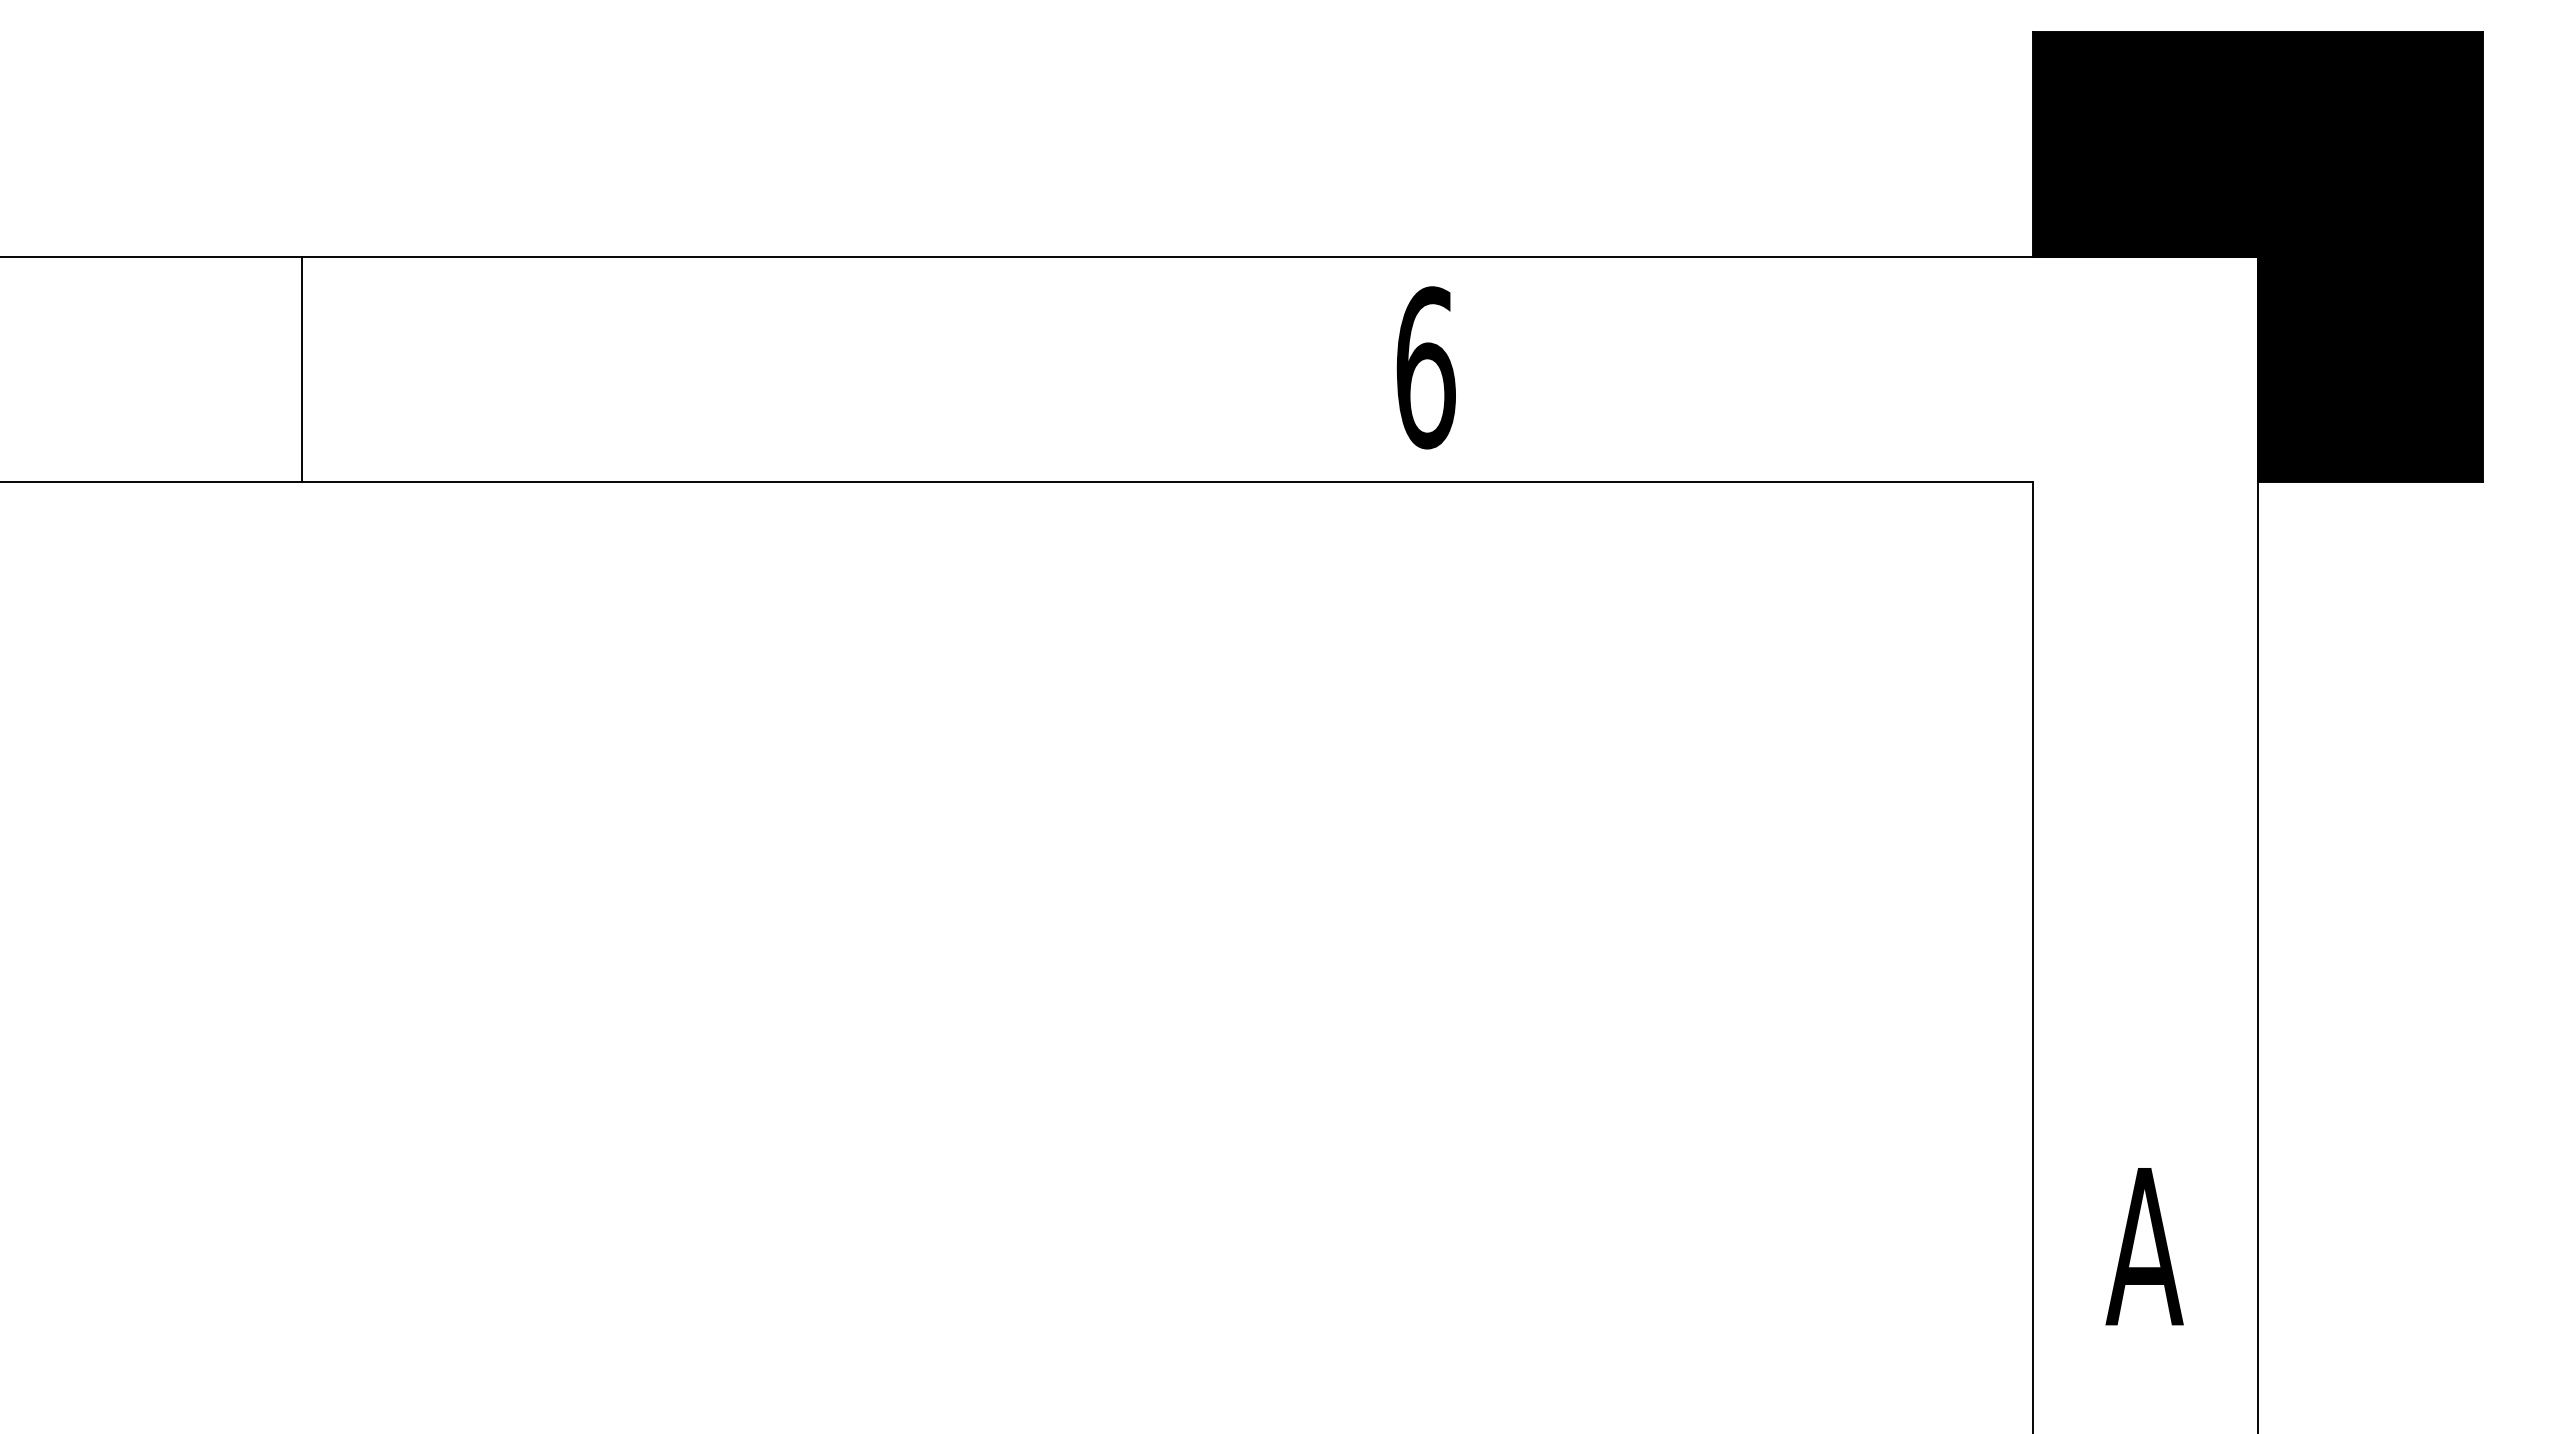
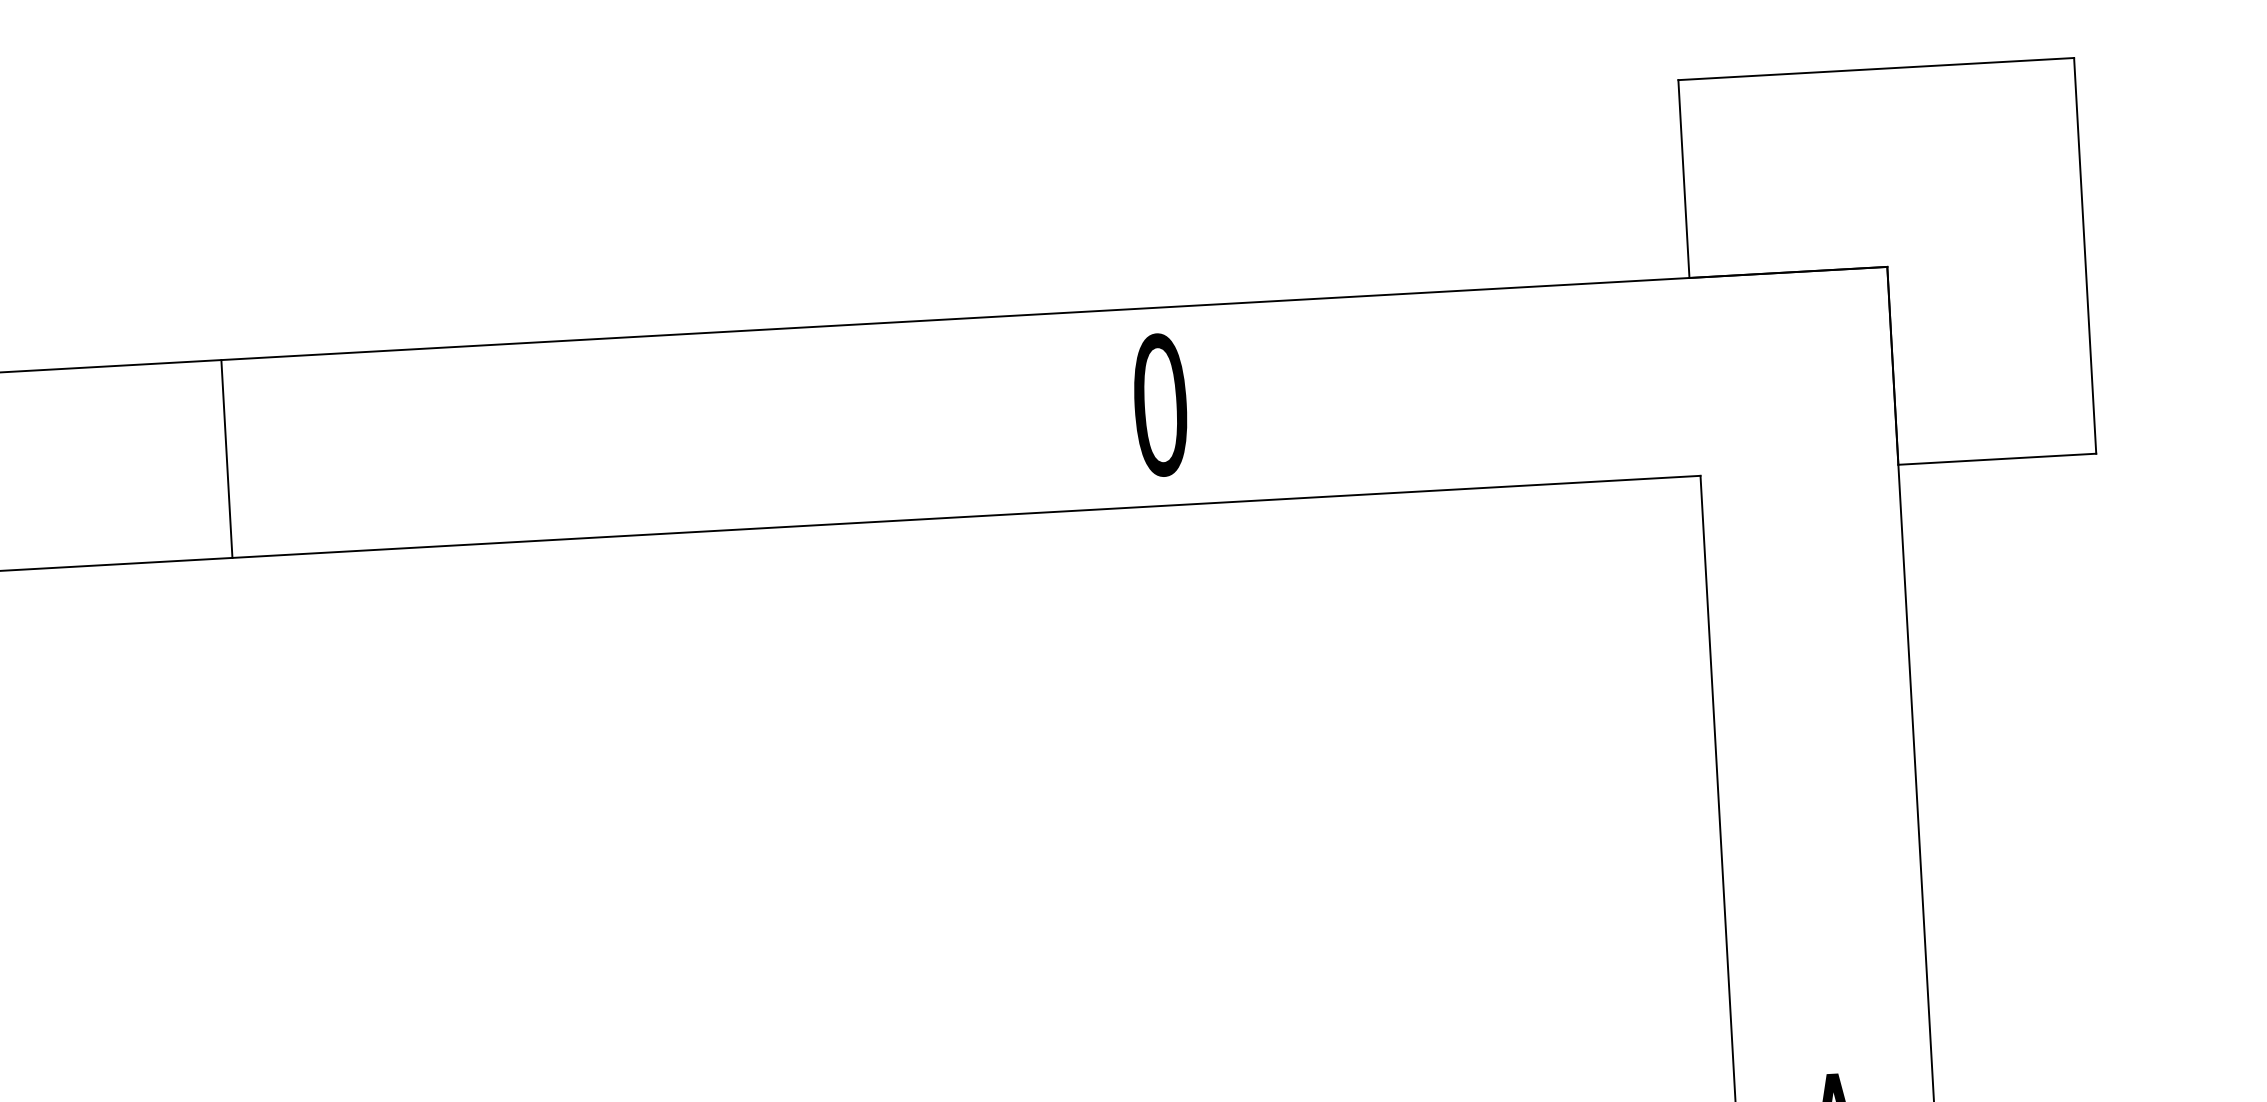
fill: (2257, 257) -> (1886, 267), removed
text: (1425, 367) -> (1160, 404), 6 -> 0
line: (301, 369) -> (226, 458), moved

